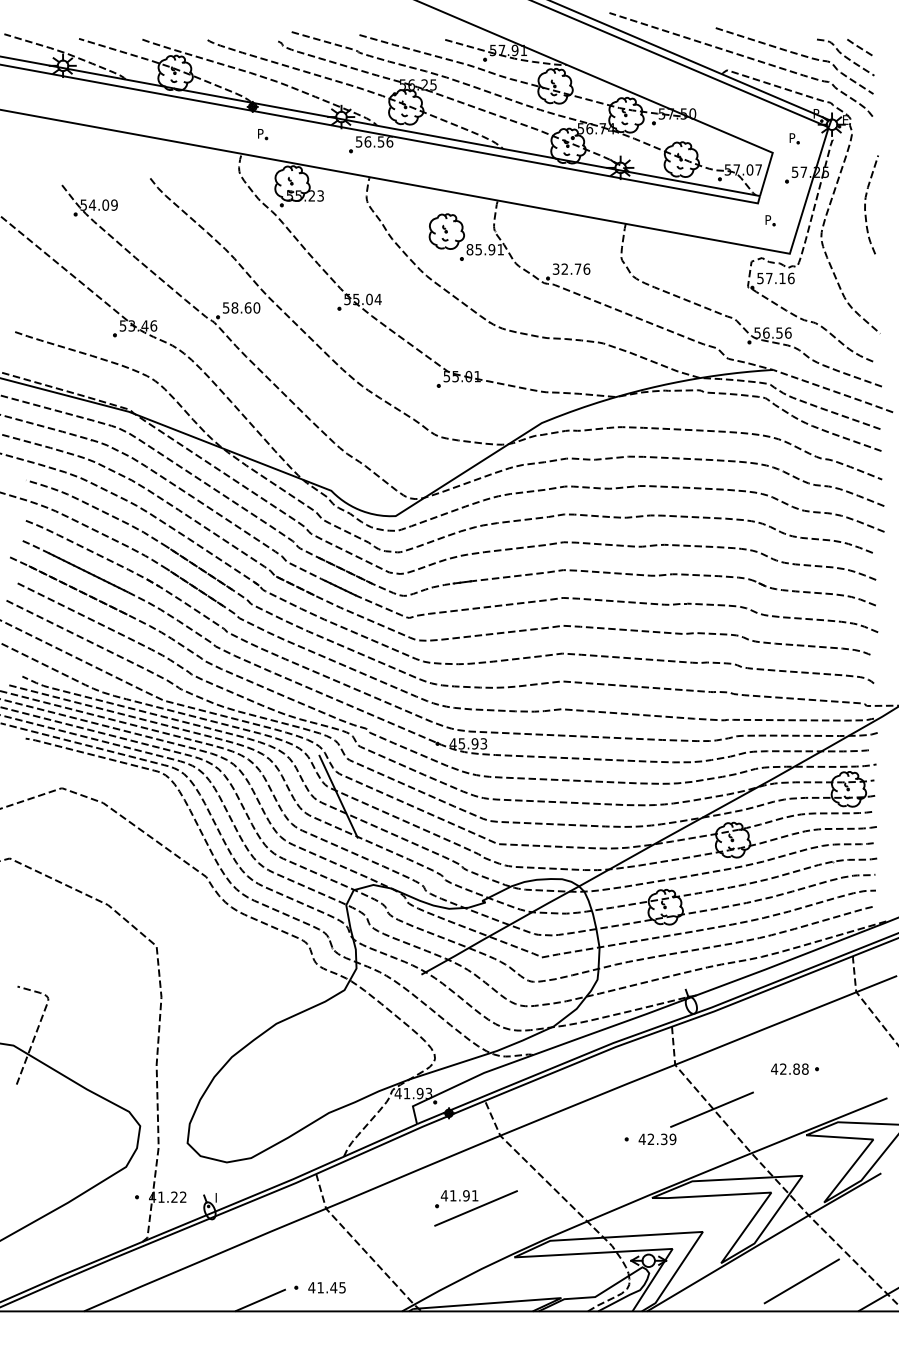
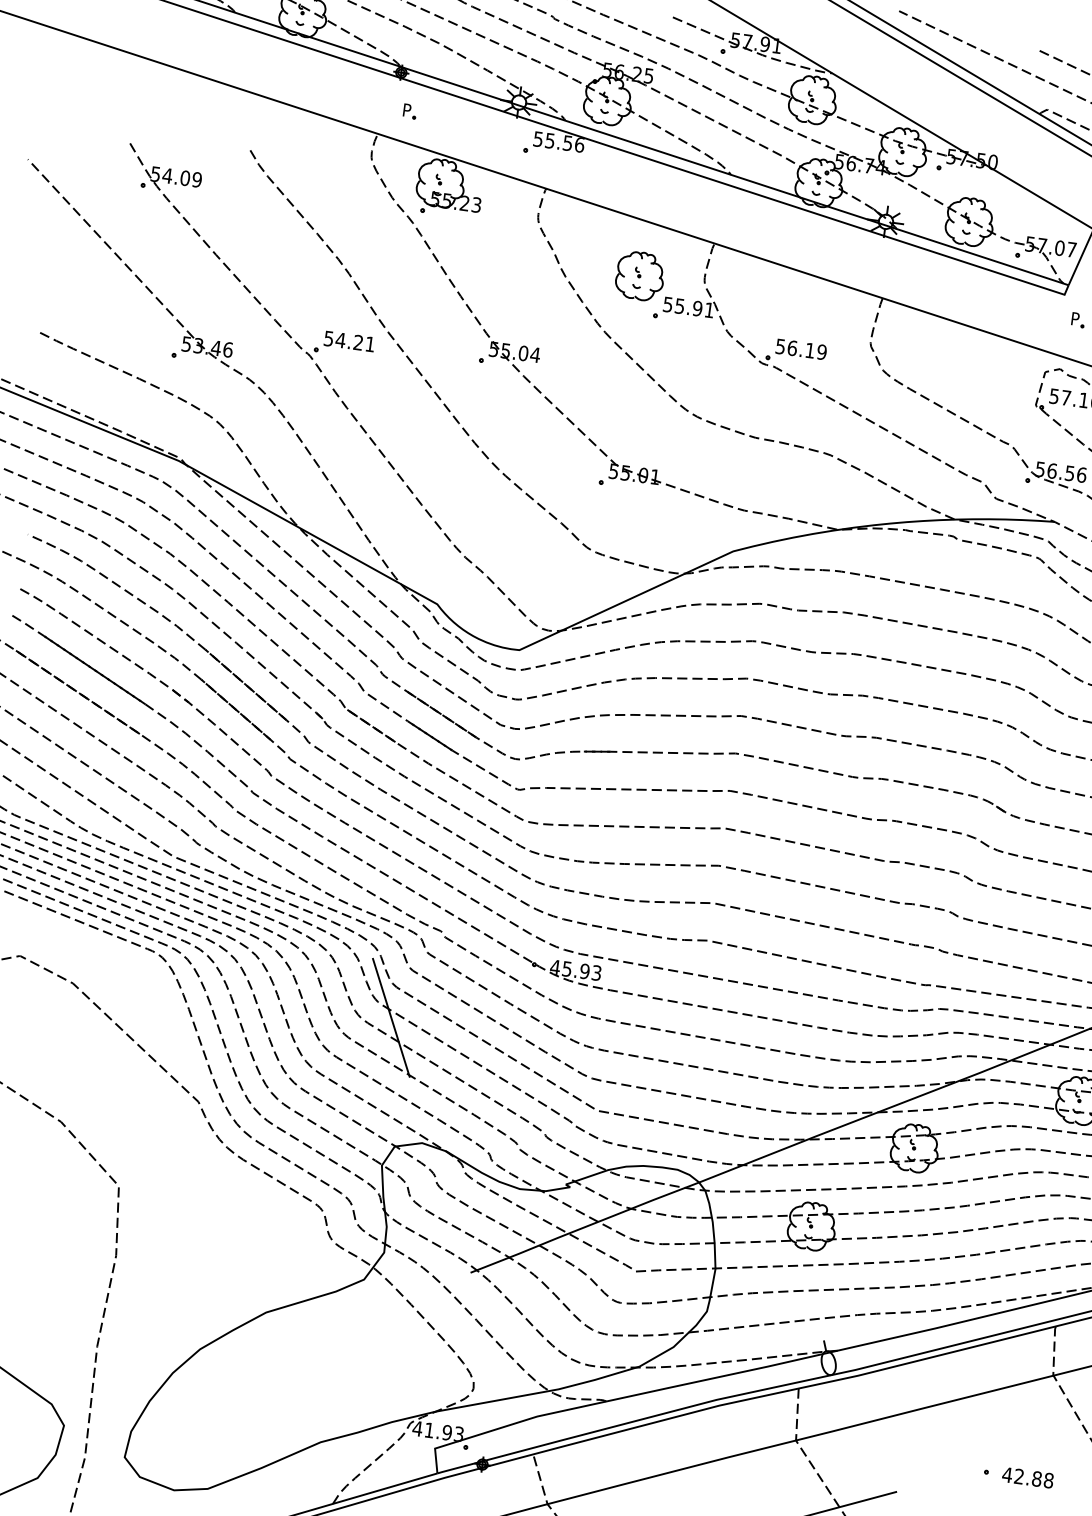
text: (367, 141) -> (549, 140), 56.56 -> 55.56
text: (469, 249) -> (667, 304), 85.91 -> 55.91
text: (571, 268) -> (801, 348), 32.76 -> 56.19
text: (245, 307) -> (355, 341), 58.60 -> 54.21
text: (789, 1068) -> (1027, 1476), moved

